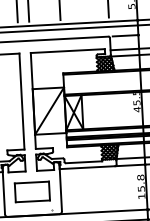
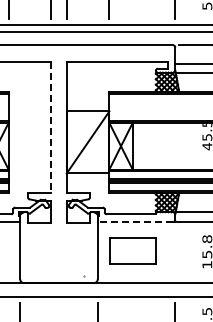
line: (22, 101) -> (51, 127), solid -> dashed
line: (87, 167) -> (135, 221), solid -> dashed
part: (32, 191) -> (132, 250), moved

